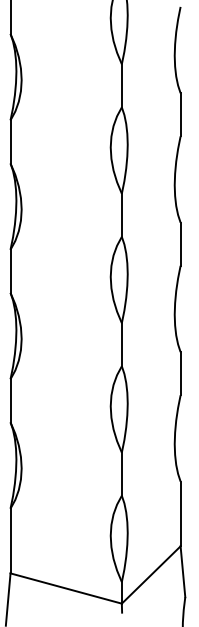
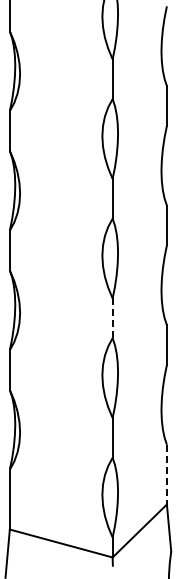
line: (121, 344) -> (112, 318), solid -> dashed
line: (180, 513) -> (166, 474), solid -> dashed

